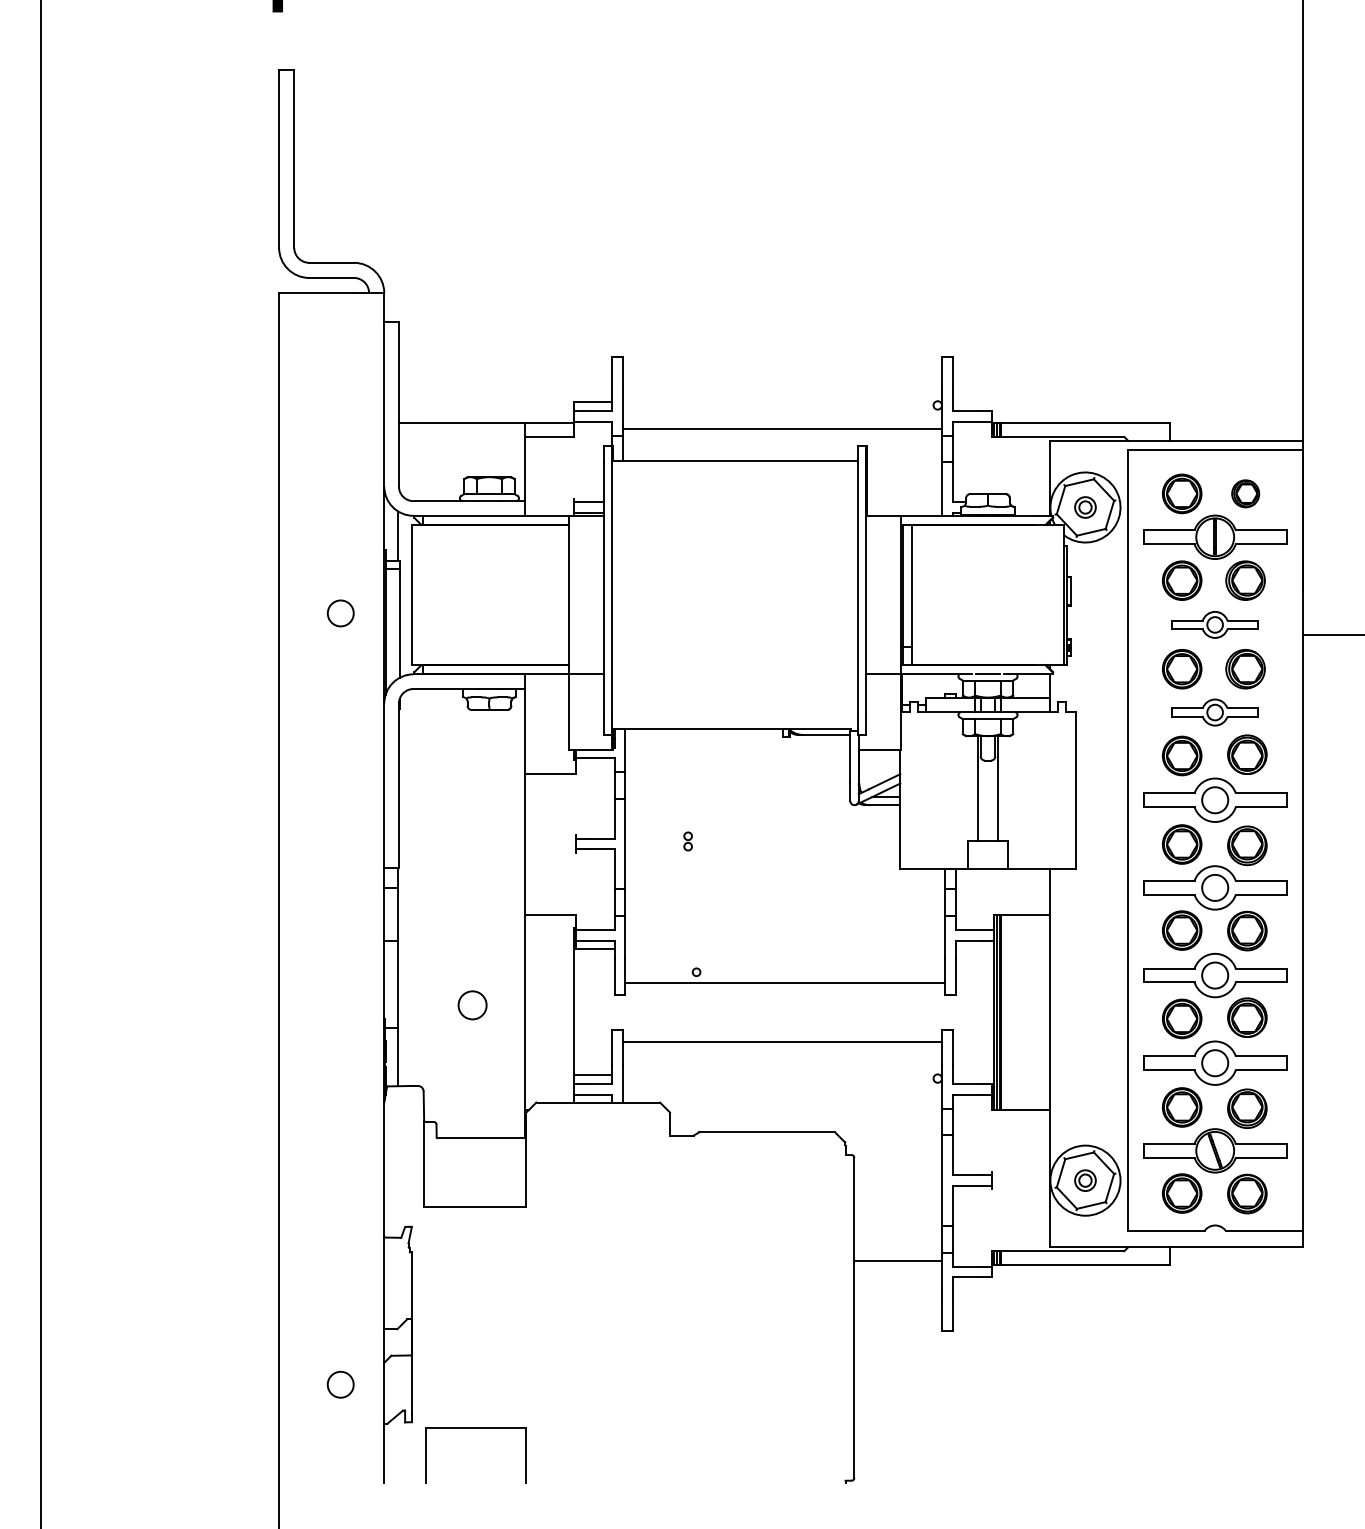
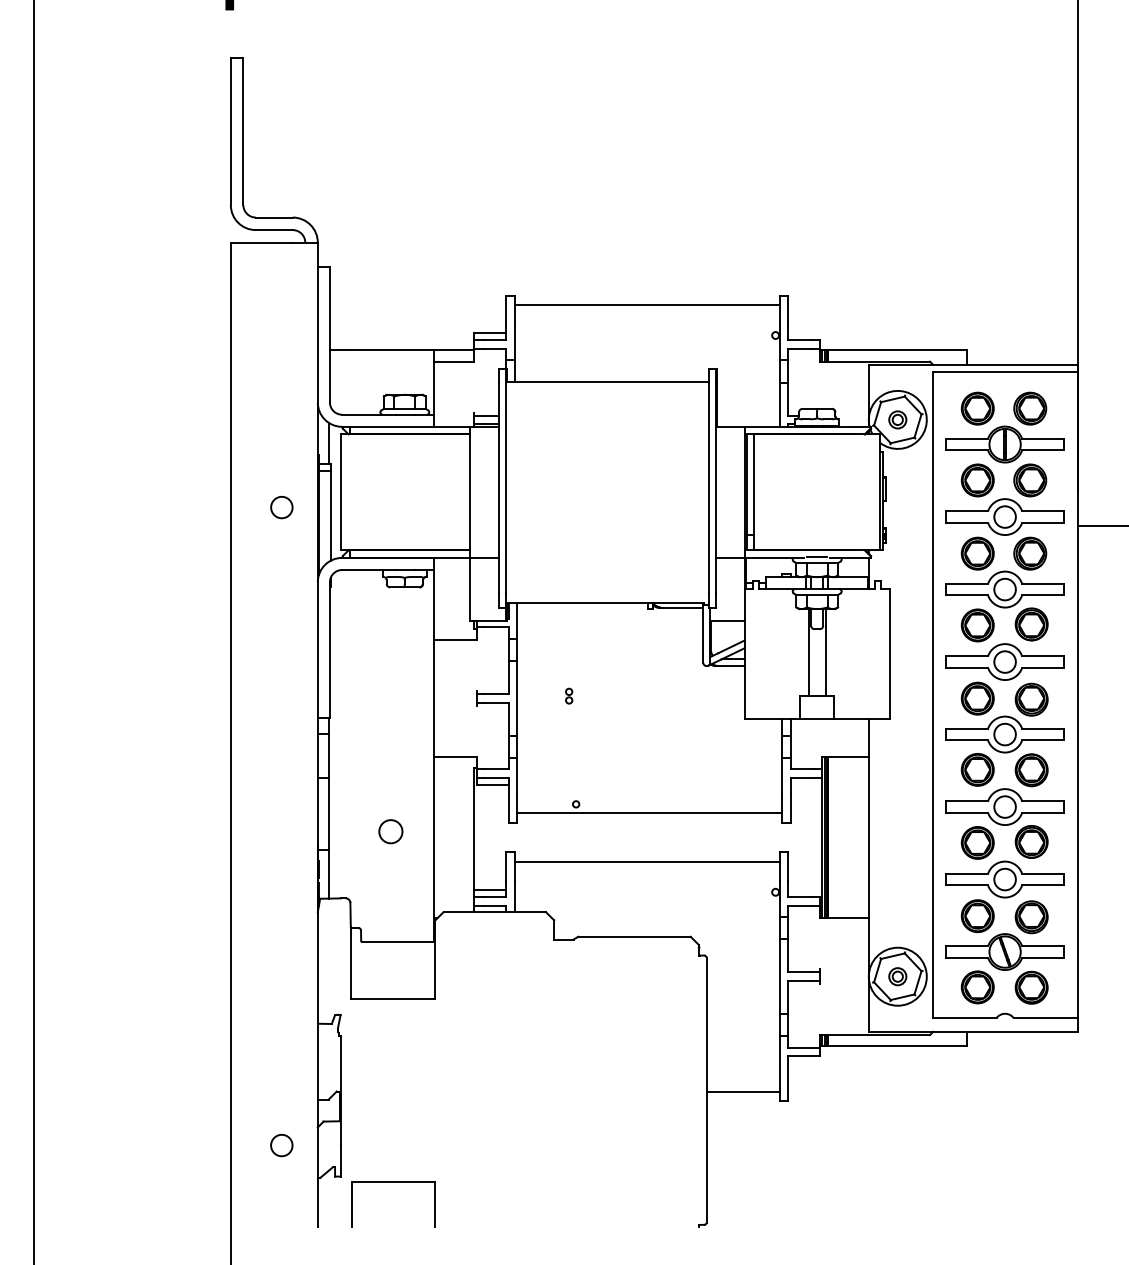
line: (782, 428) -> (647, 304), moved
part: (1245, 493) -> (1030, 408), size x1.43
part: (1214, 624) -> (1004, 516), size x1.67
part: (1214, 712) -> (1004, 589), size x1.67
line: (897, 1260) -> (742, 1091), moved

